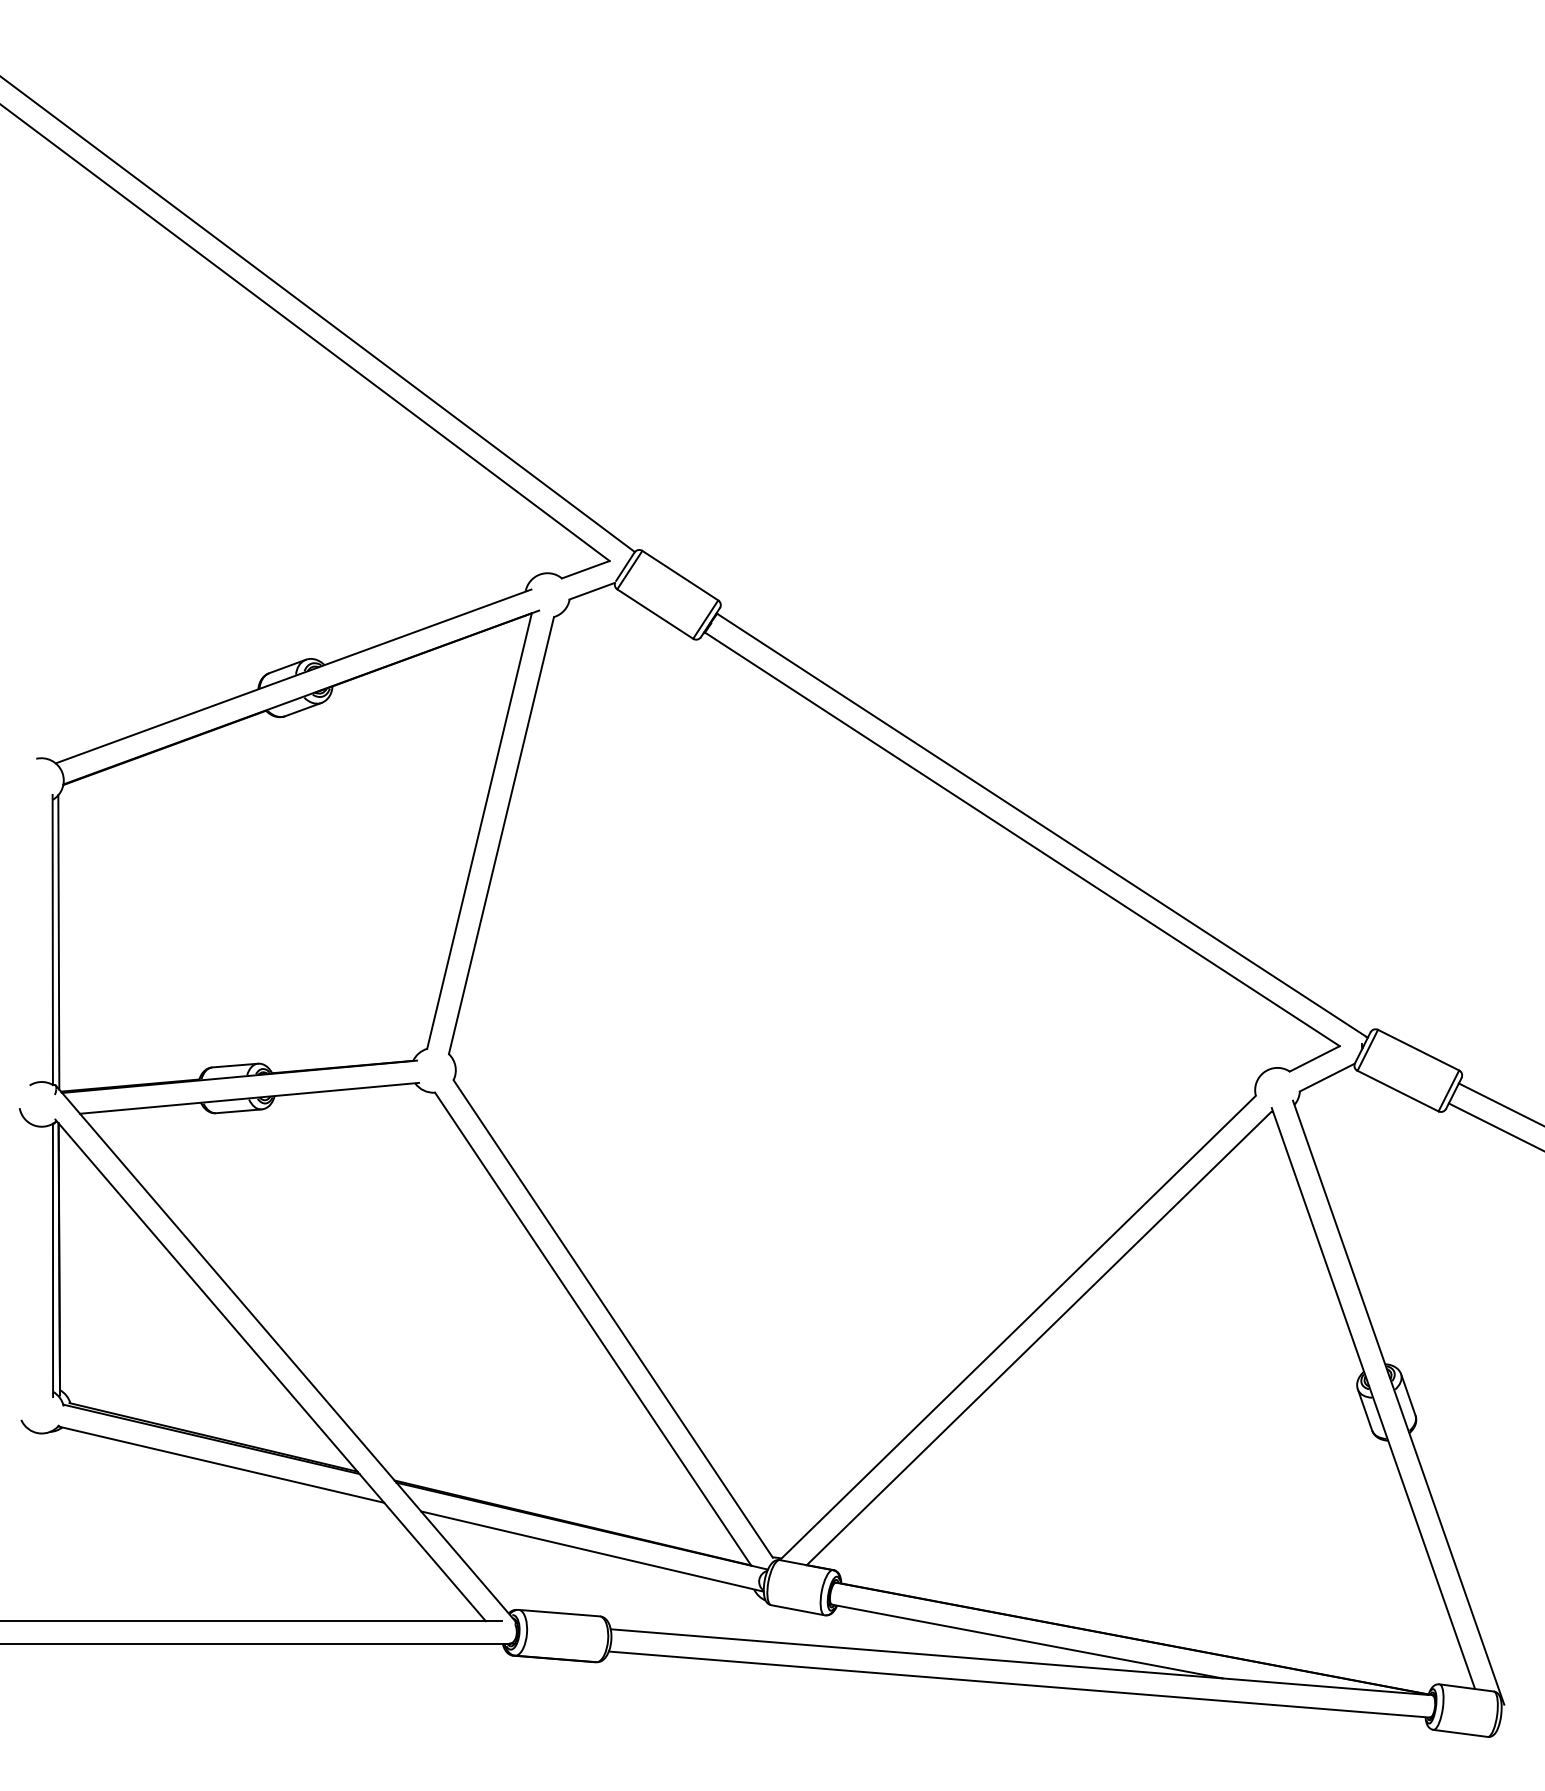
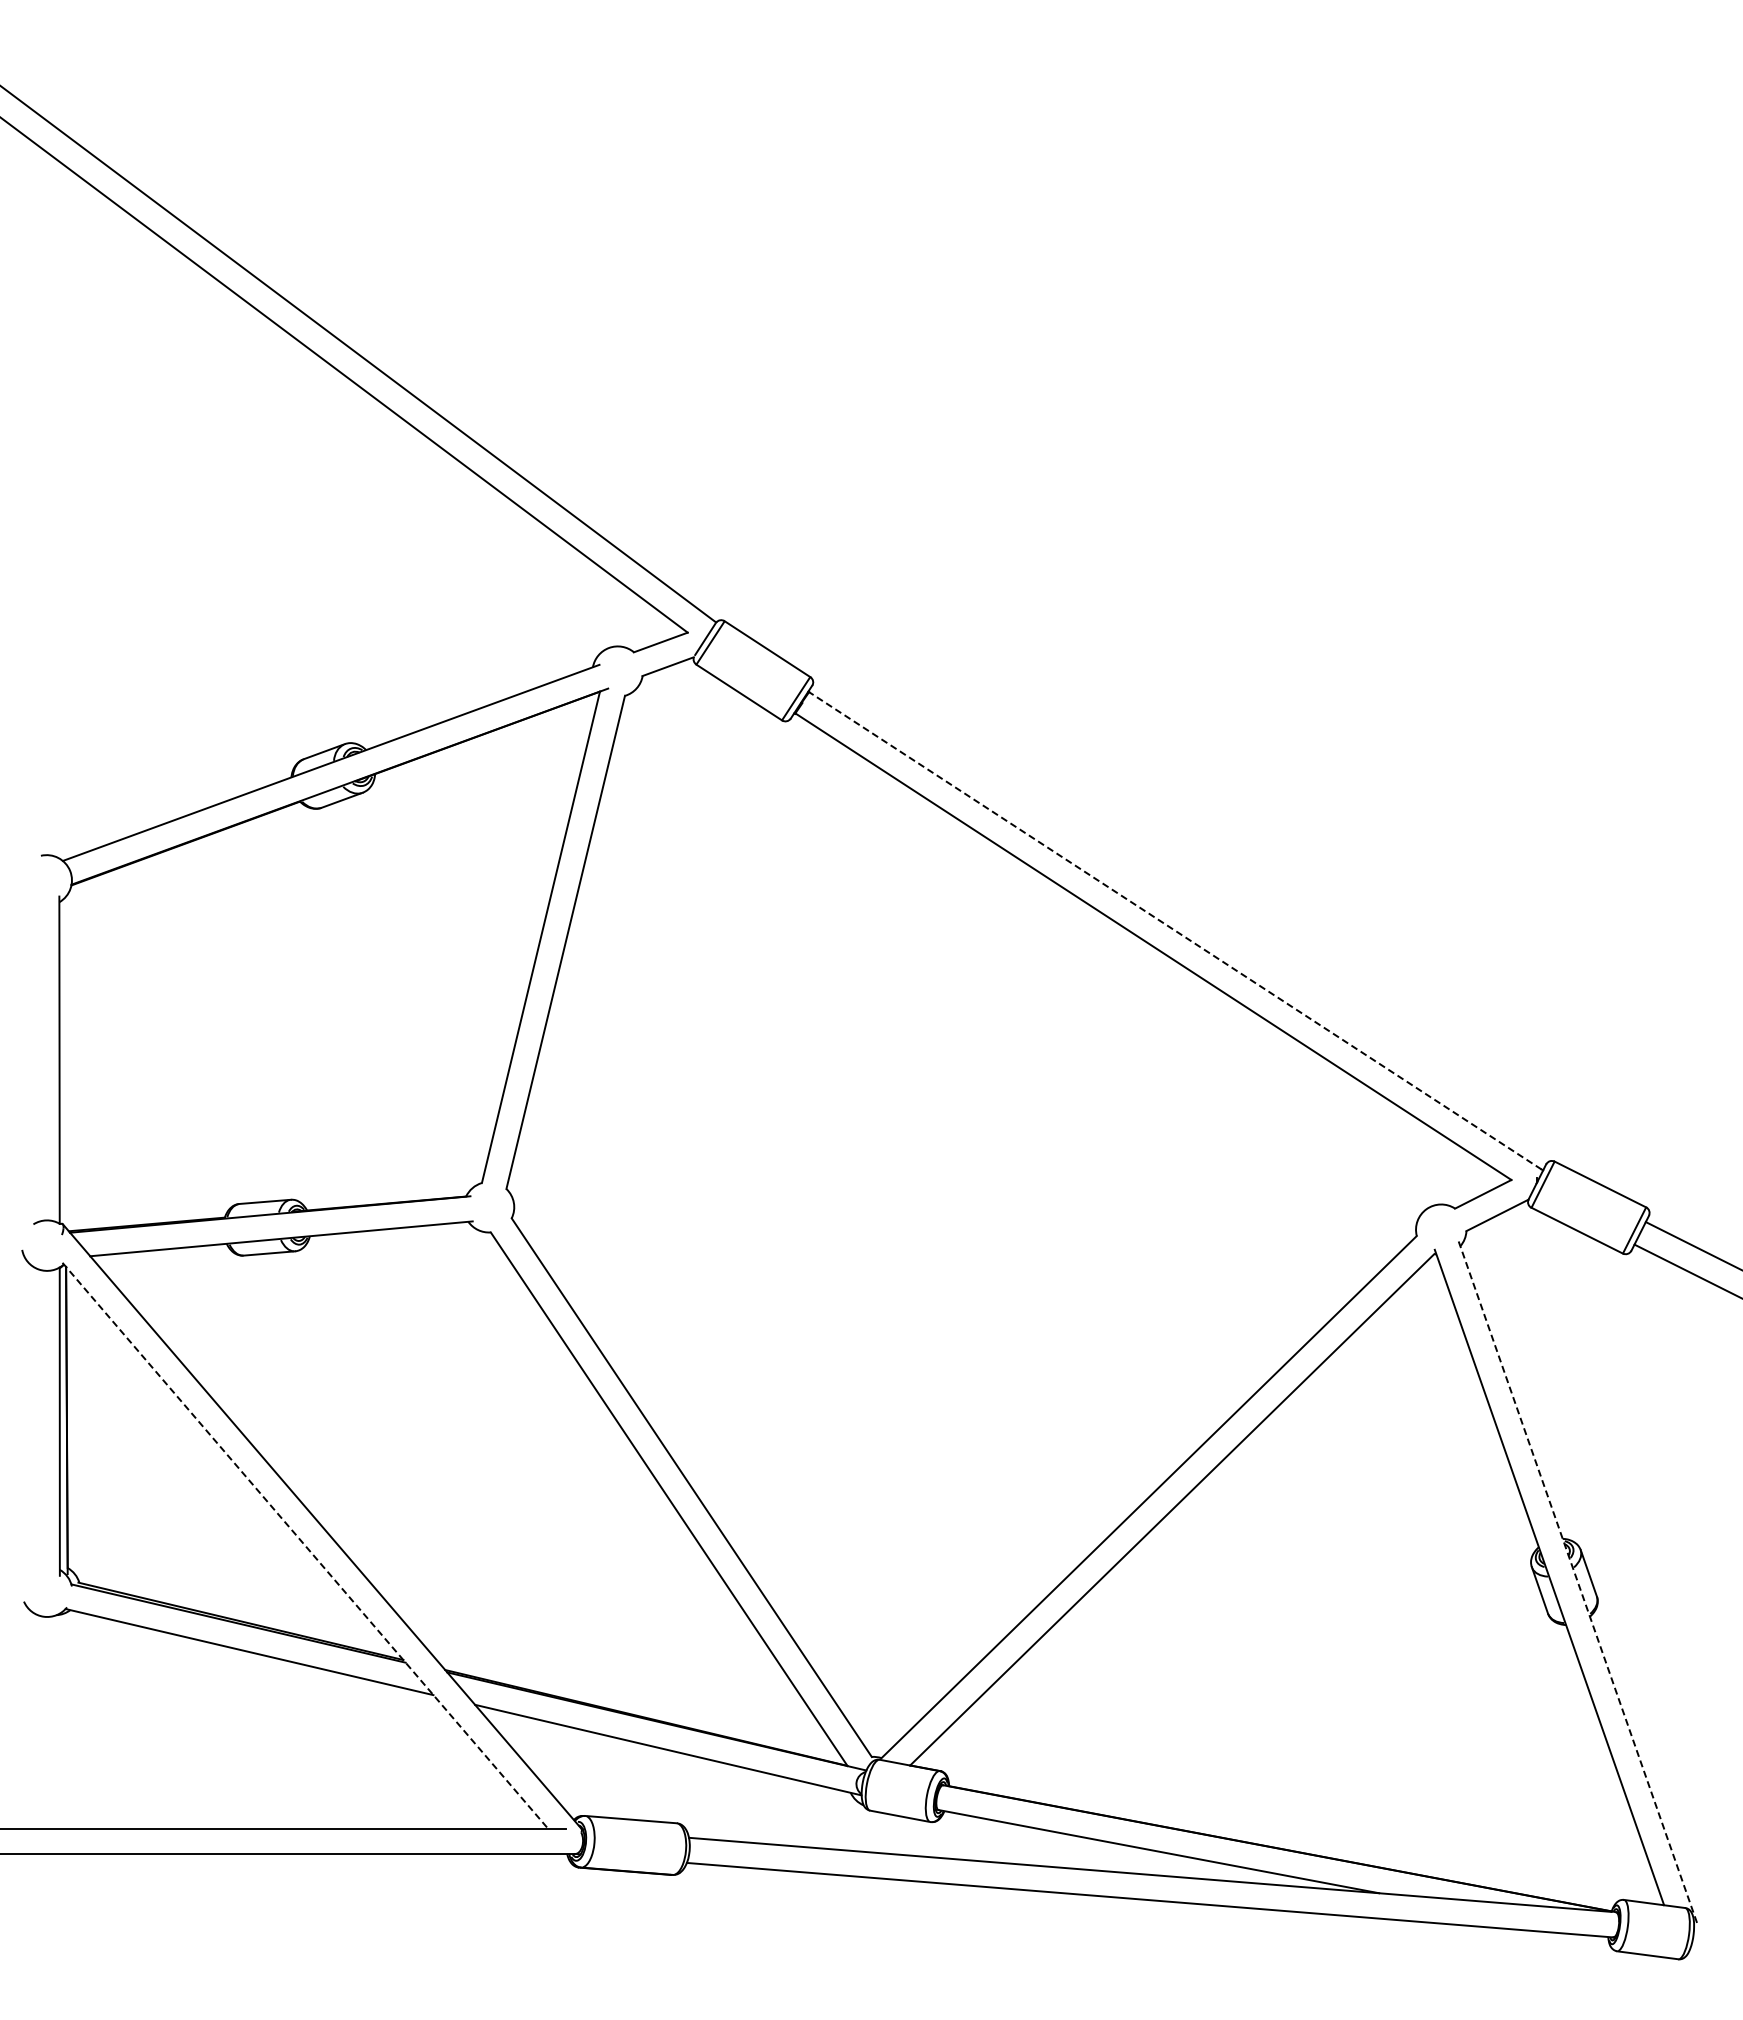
line: (1041, 825) -> (1174, 930), solid -> dashed
line: (58, 942) -> (65, 1062), removed
line: (270, 1370) -> (305, 1545), solid -> dashed
line: (1398, 1402) -> (1577, 1582), solid -> dashed

